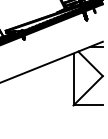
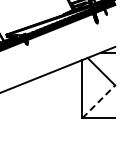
line: (88, 90) -> (99, 101), solid -> dashed

